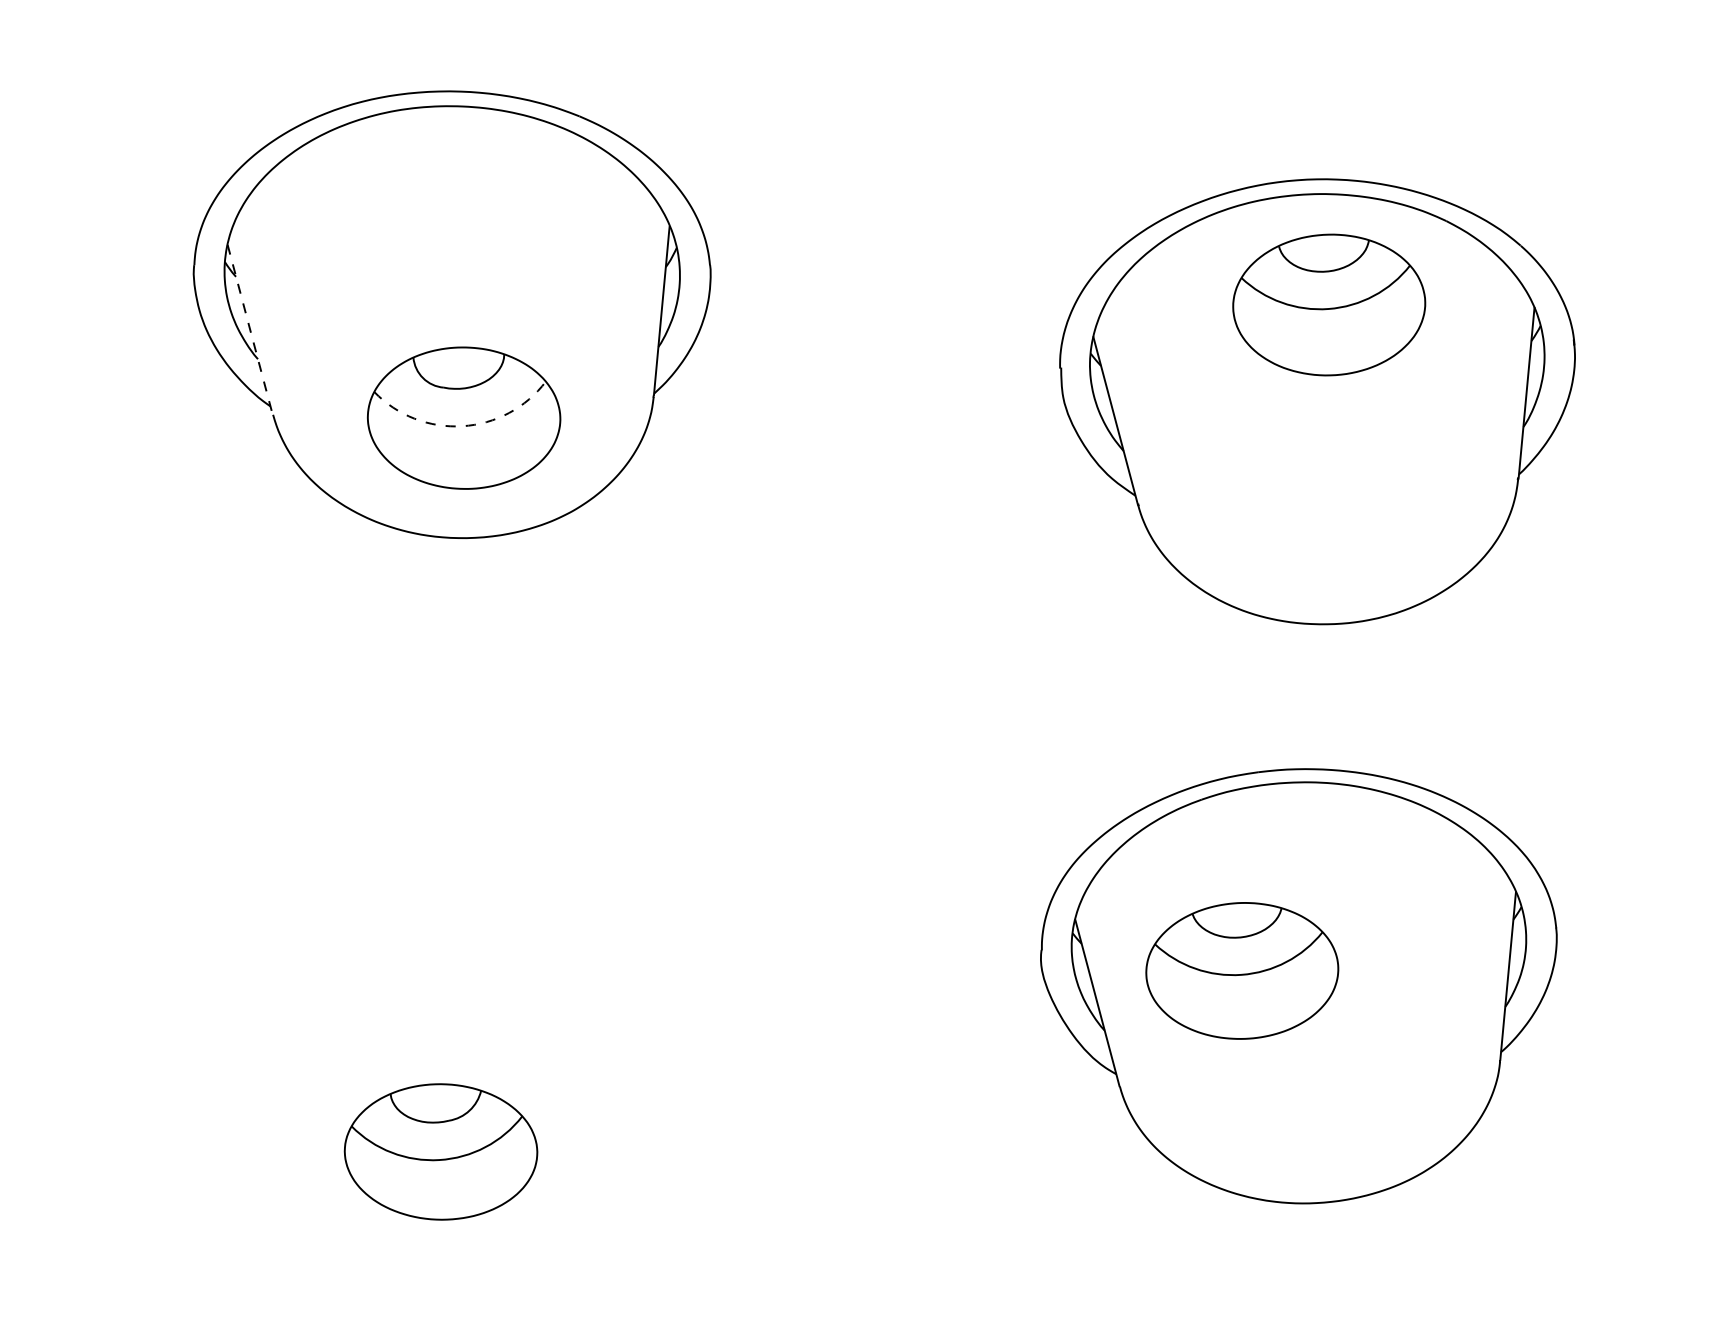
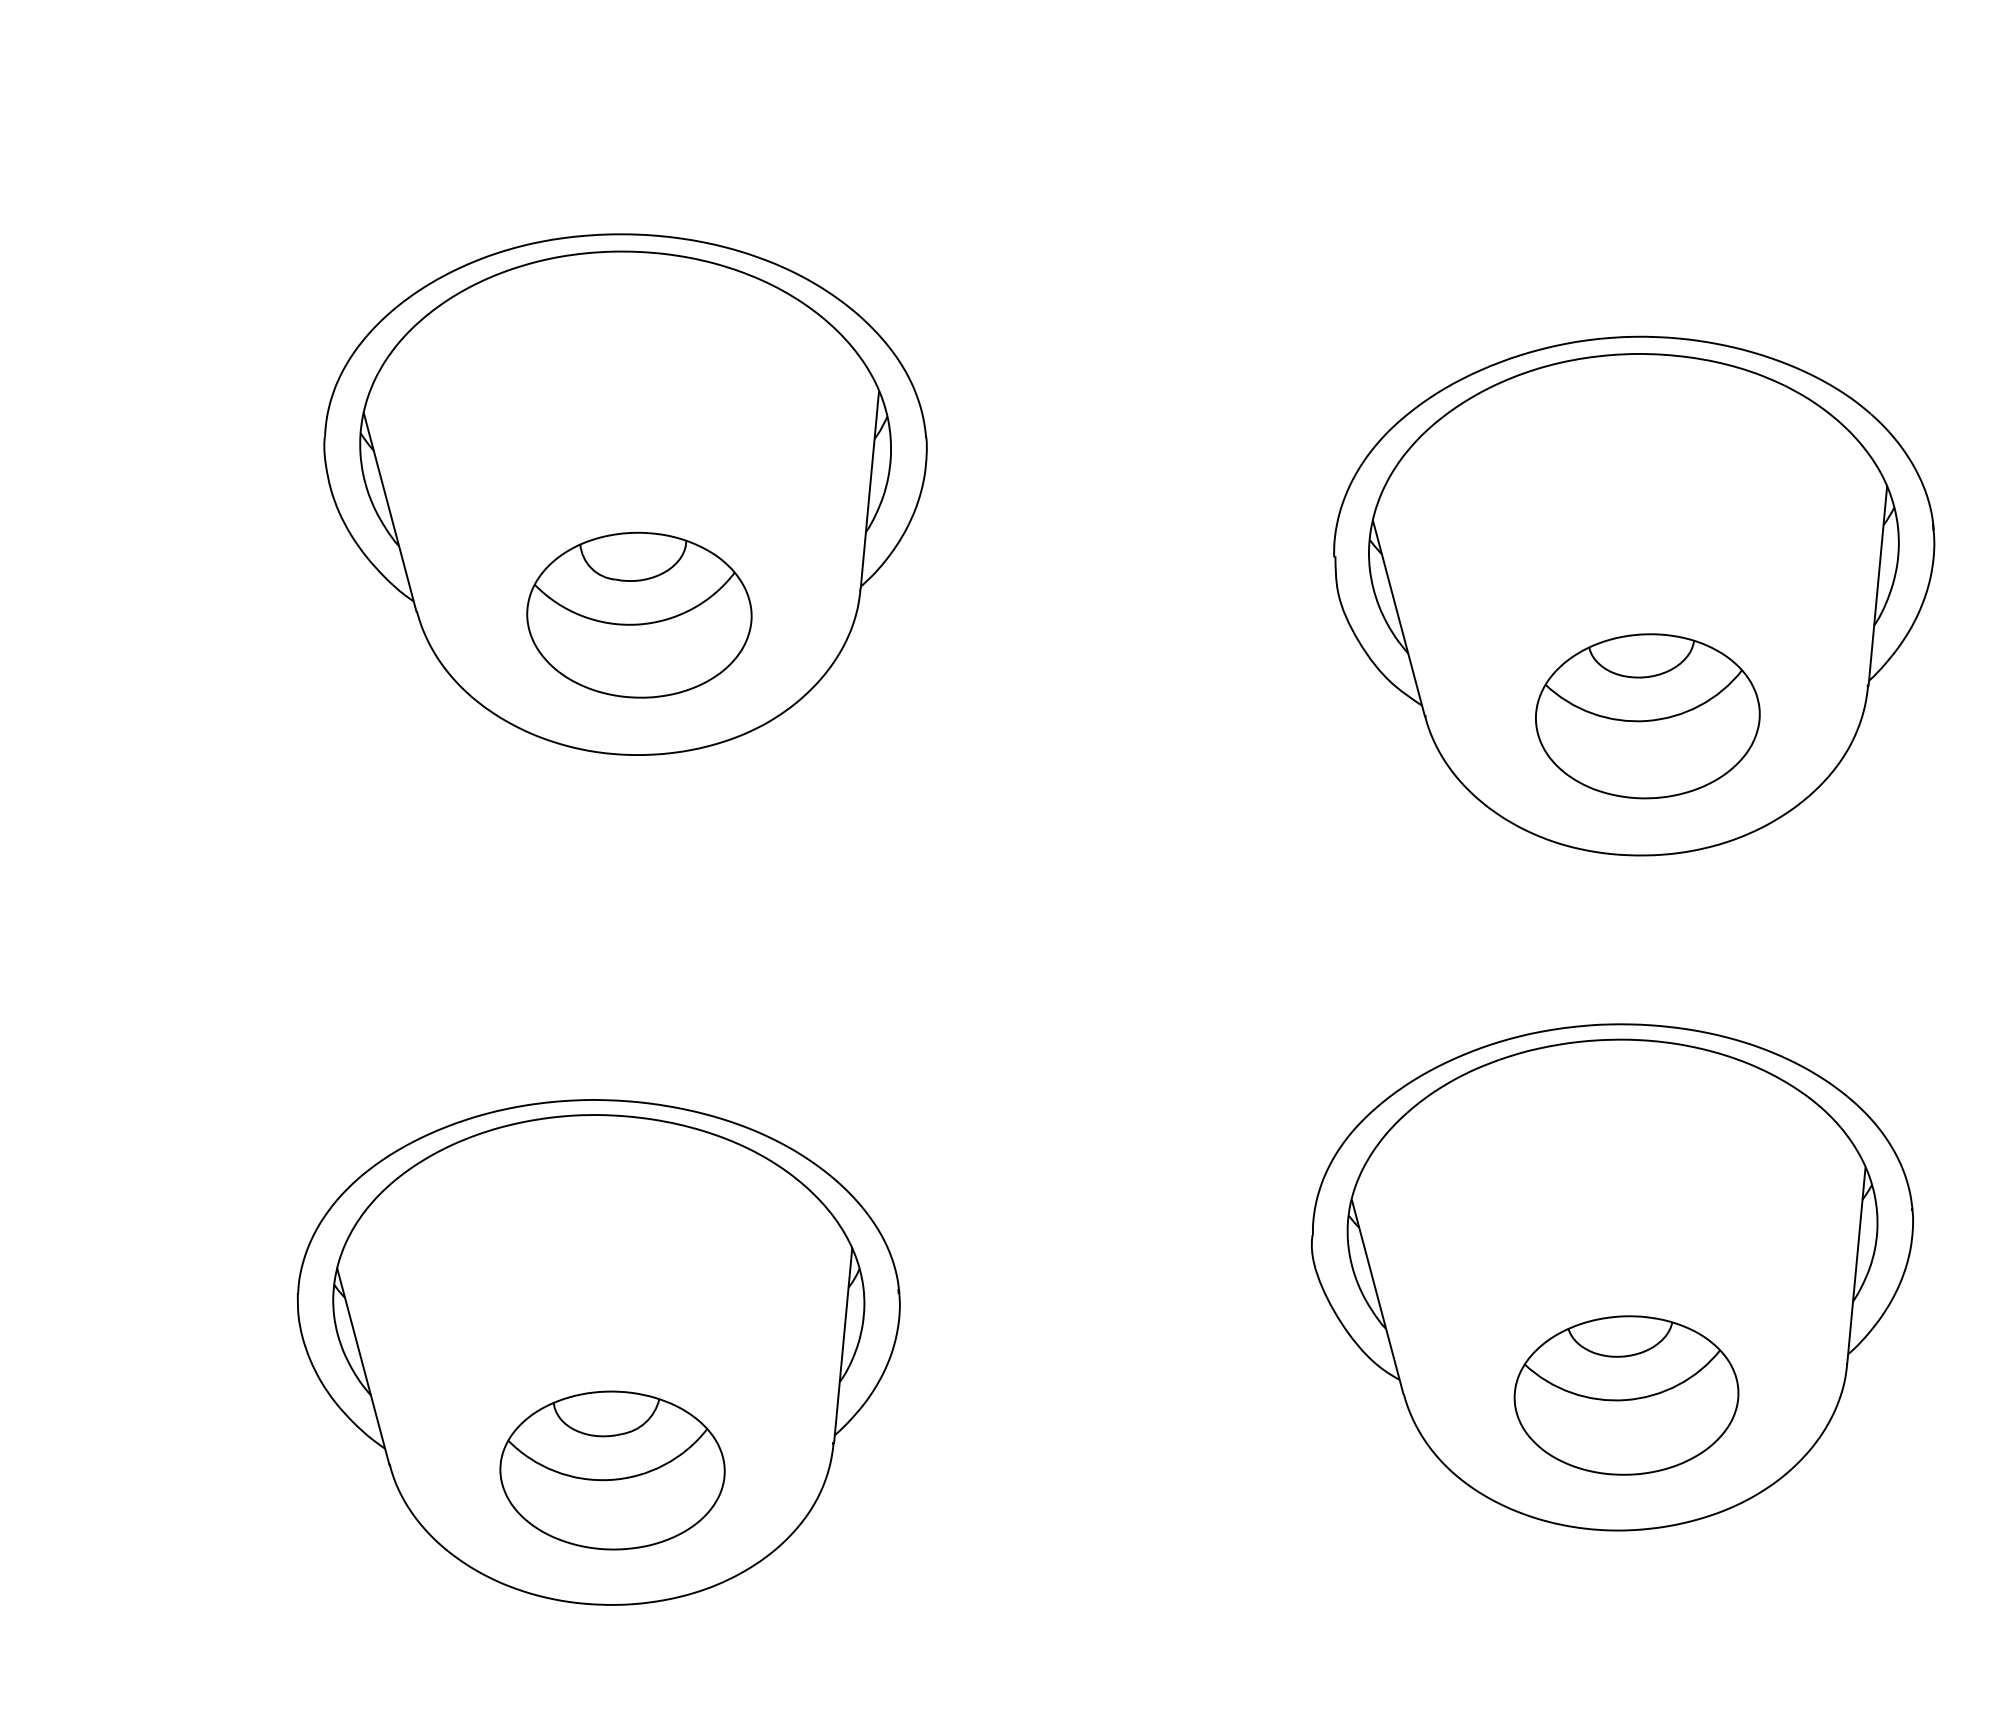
part: (1328, 305) -> (1647, 716), moved
line: (250, 330) -> (390, 512), dashed -> solid
arc: (462, 426) -> (637, 624), dashed -> solid
part: (1242, 970) -> (1626, 1395), moved
part: (428, 1050) -> (598, 1352), added

